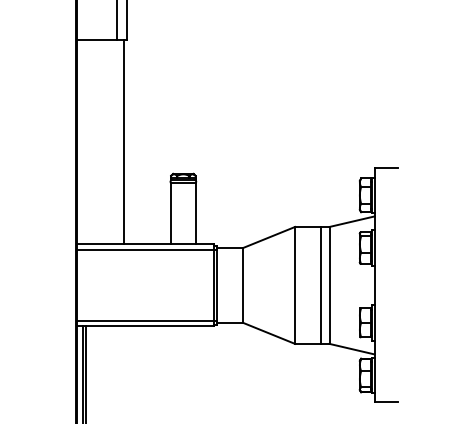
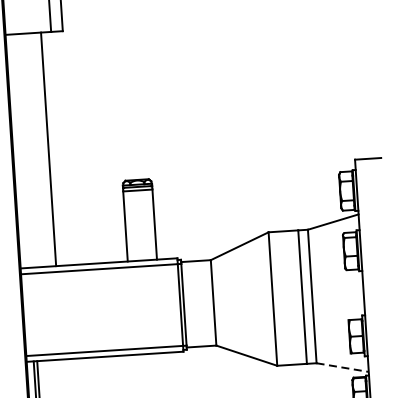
line: (123, 141) -> (48, 148), moved
line: (352, 349) -> (343, 367), solid -> dashed

